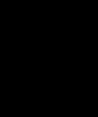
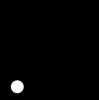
fill: (14, 96) -> (17, 86), removed

